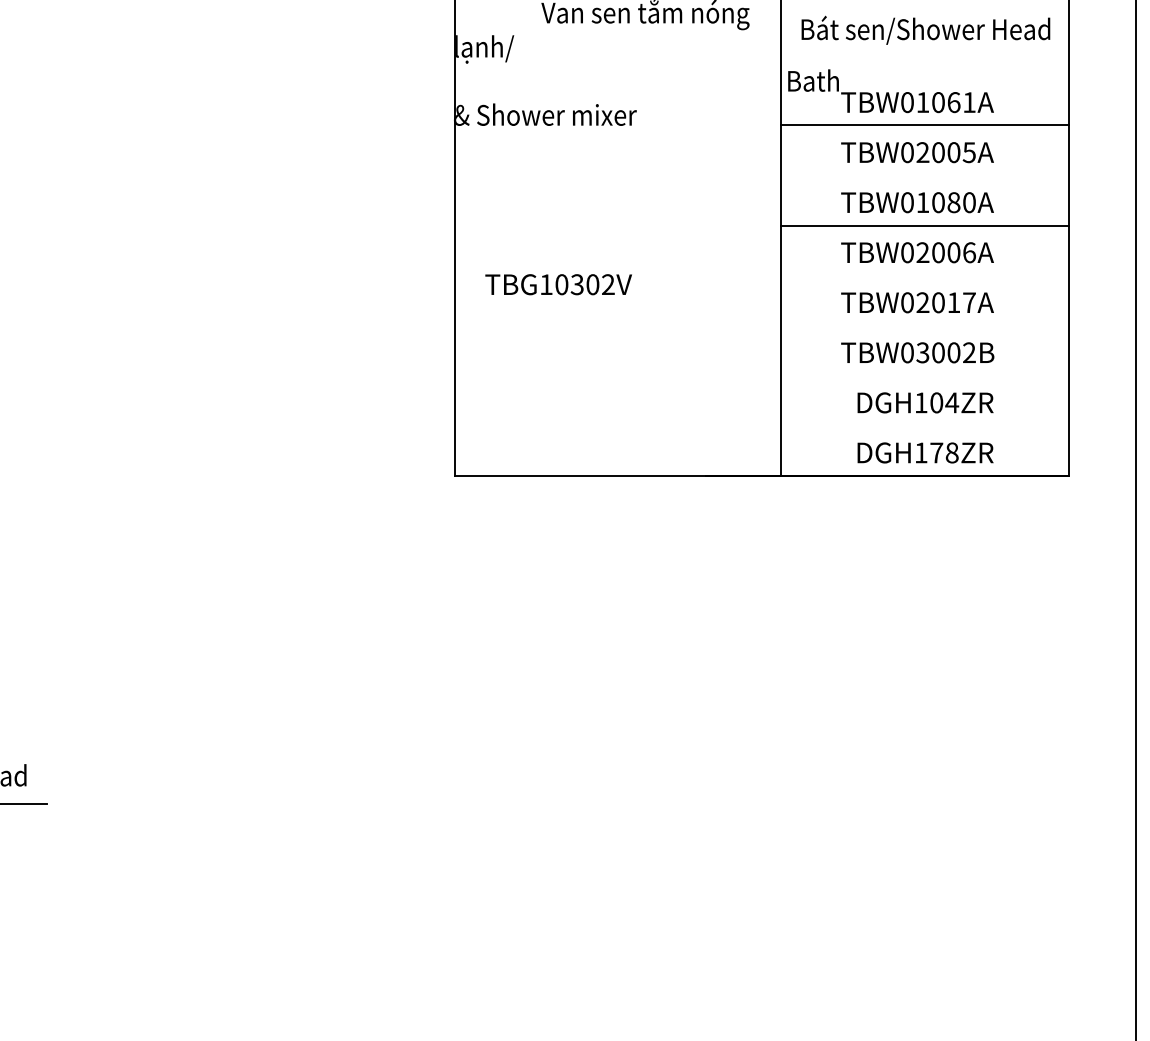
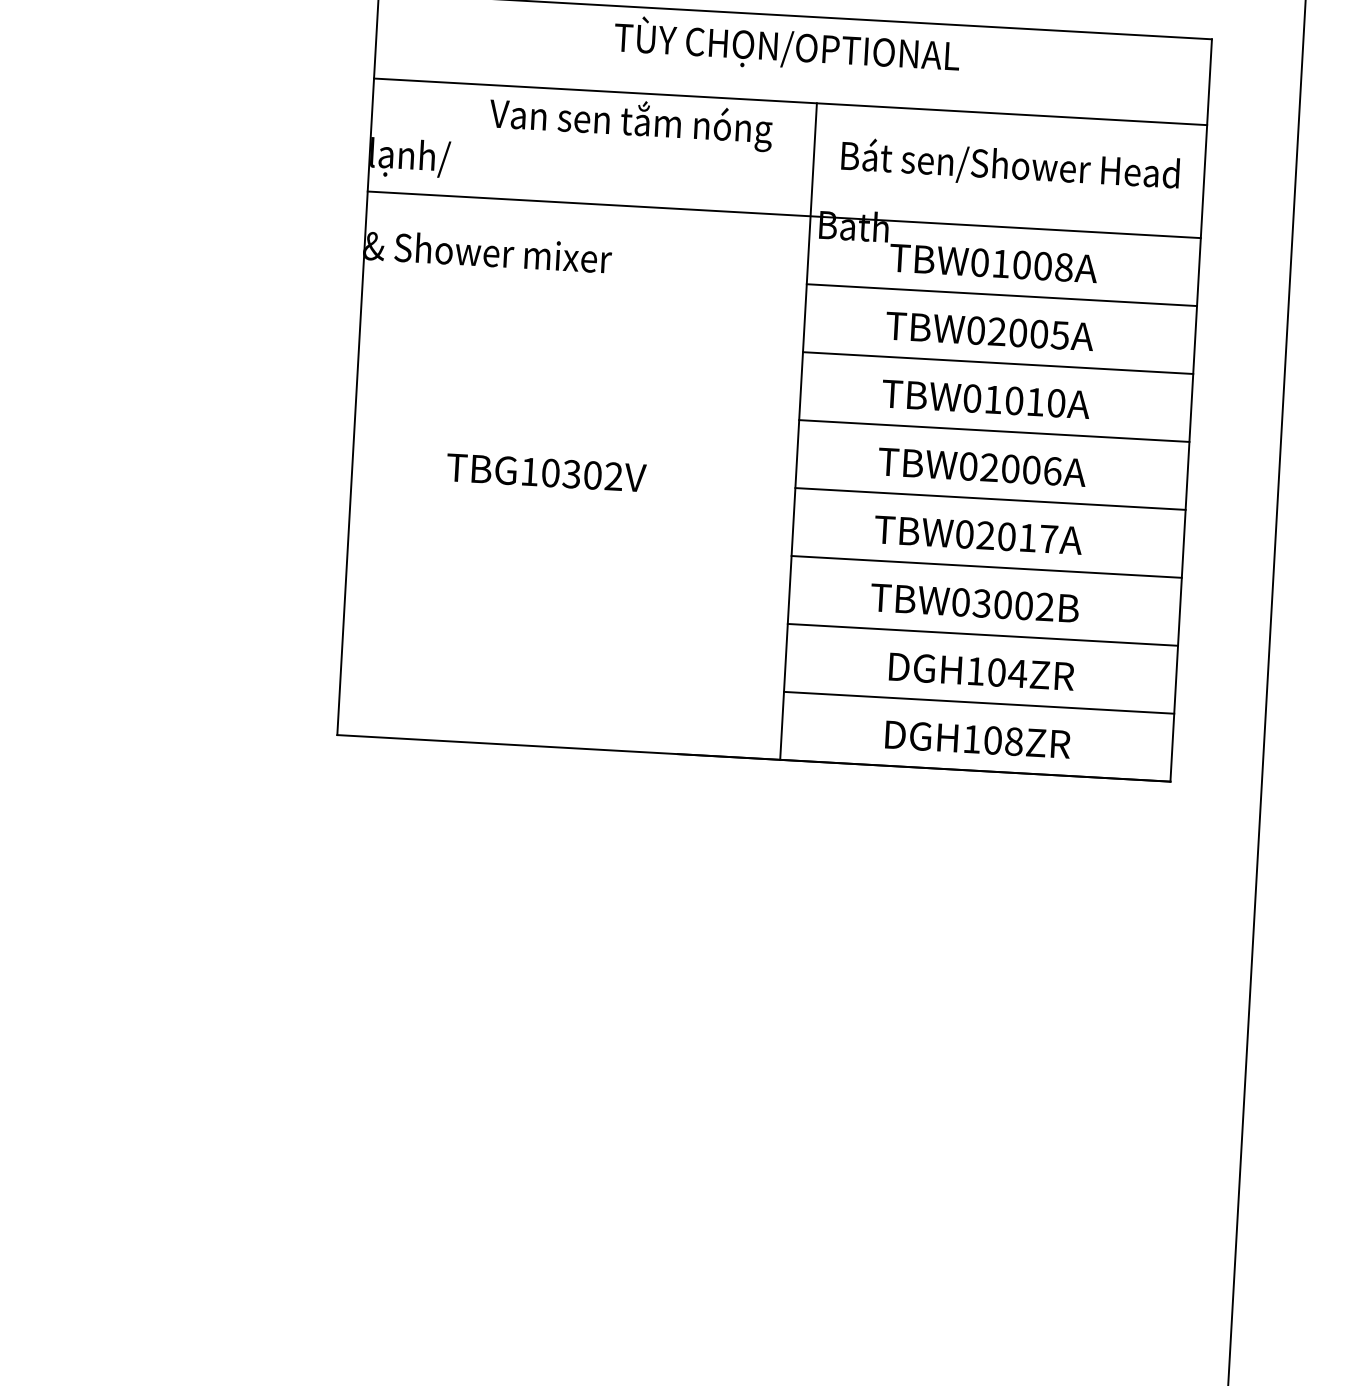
line: (761, 75) -> (783, 214), added
text: (961, 102) -> (1053, 266), TBW01061A -> TBW01008A
line: (924, 175) -> (997, 363), added
text: (953, 202) -> (1034, 401), TBW01080A -> TBW01010A
line: (924, 275) -> (989, 498), added
text: (558, 284) -> (546, 472), moved
line: (924, 325) -> (986, 566), added
line: (924, 375) -> (982, 634), added
line: (924, 425) -> (978, 702), added
text: (936, 452) -> (992, 739), DGH178ZR -> DGH108ZR

